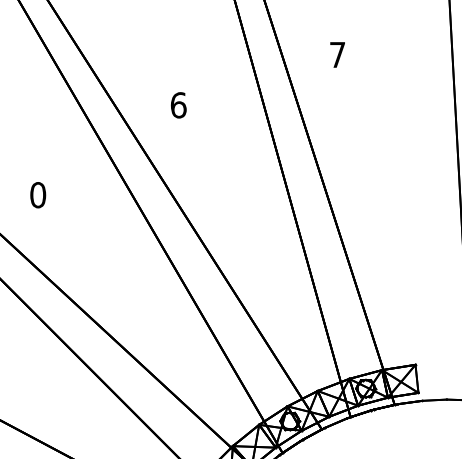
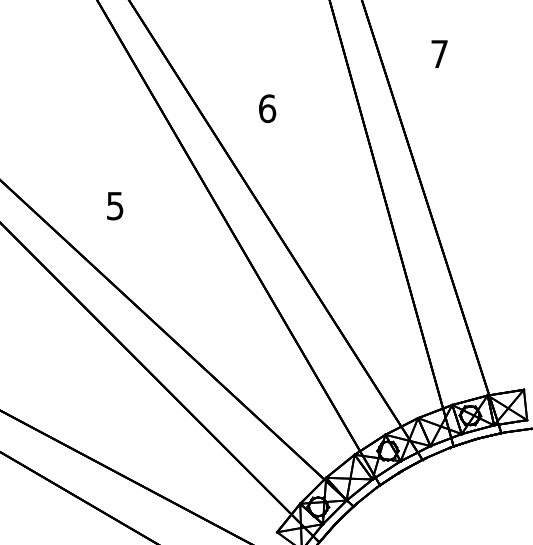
text: (37, 194) -> (114, 205), 0 -> 5

